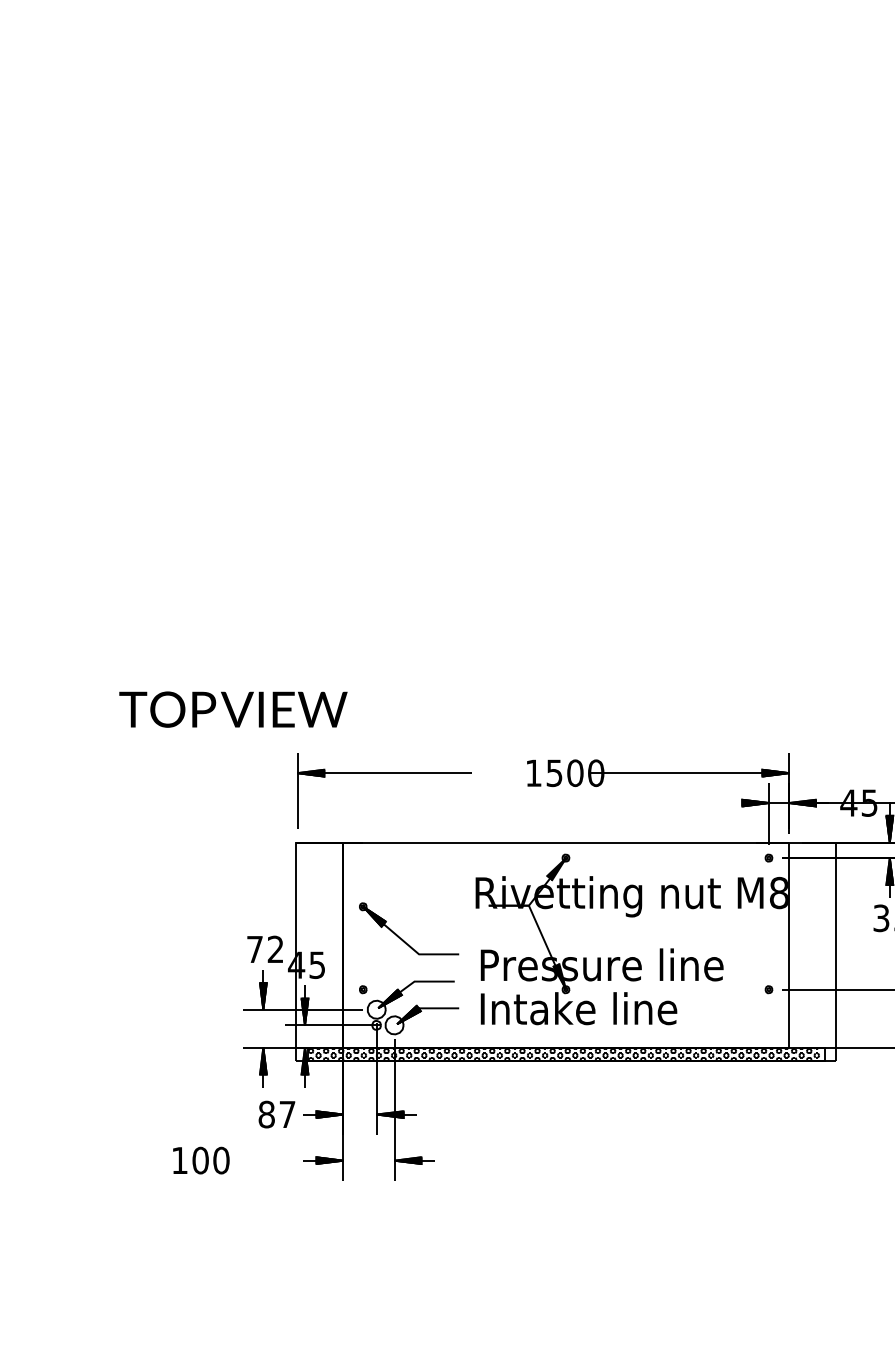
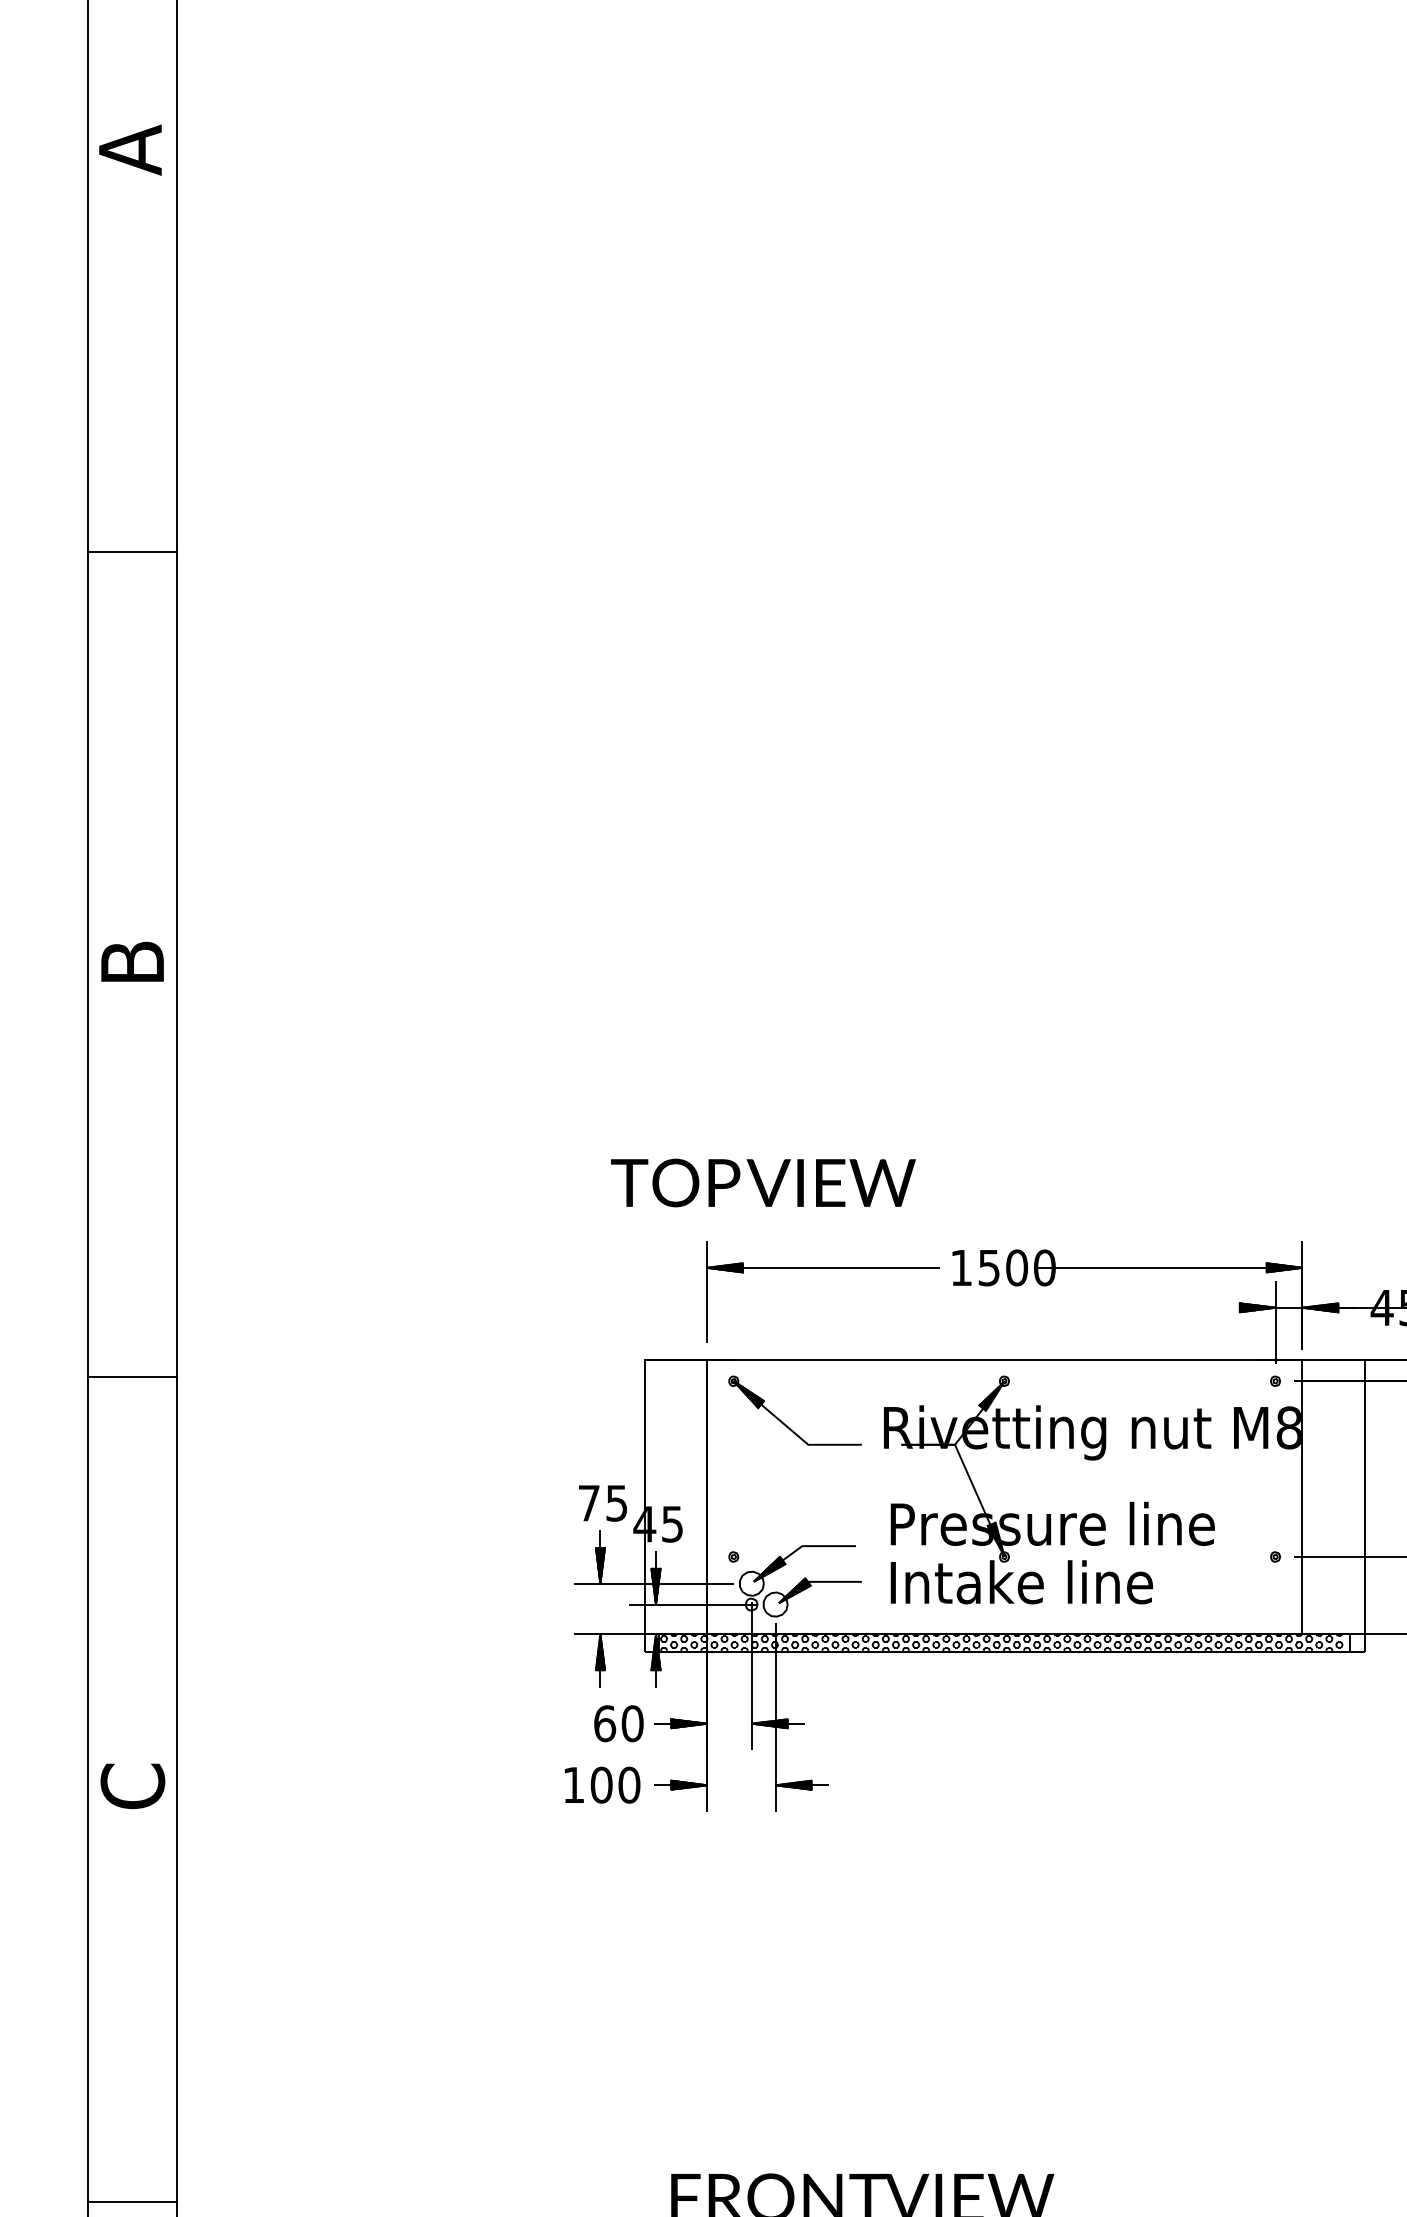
text: (233, 709) -> (763, 1182), moved
part: (384, 773) -> (822, 1268), moved
part: (402, 939) -> (786, 1424), moved
text: (275, 948) -> (616, 1502), 72 -> 75
text: (276, 1114) -> (618, 1723), 87 -> 60
text: (201, 1160) -> (602, 1784), moved

